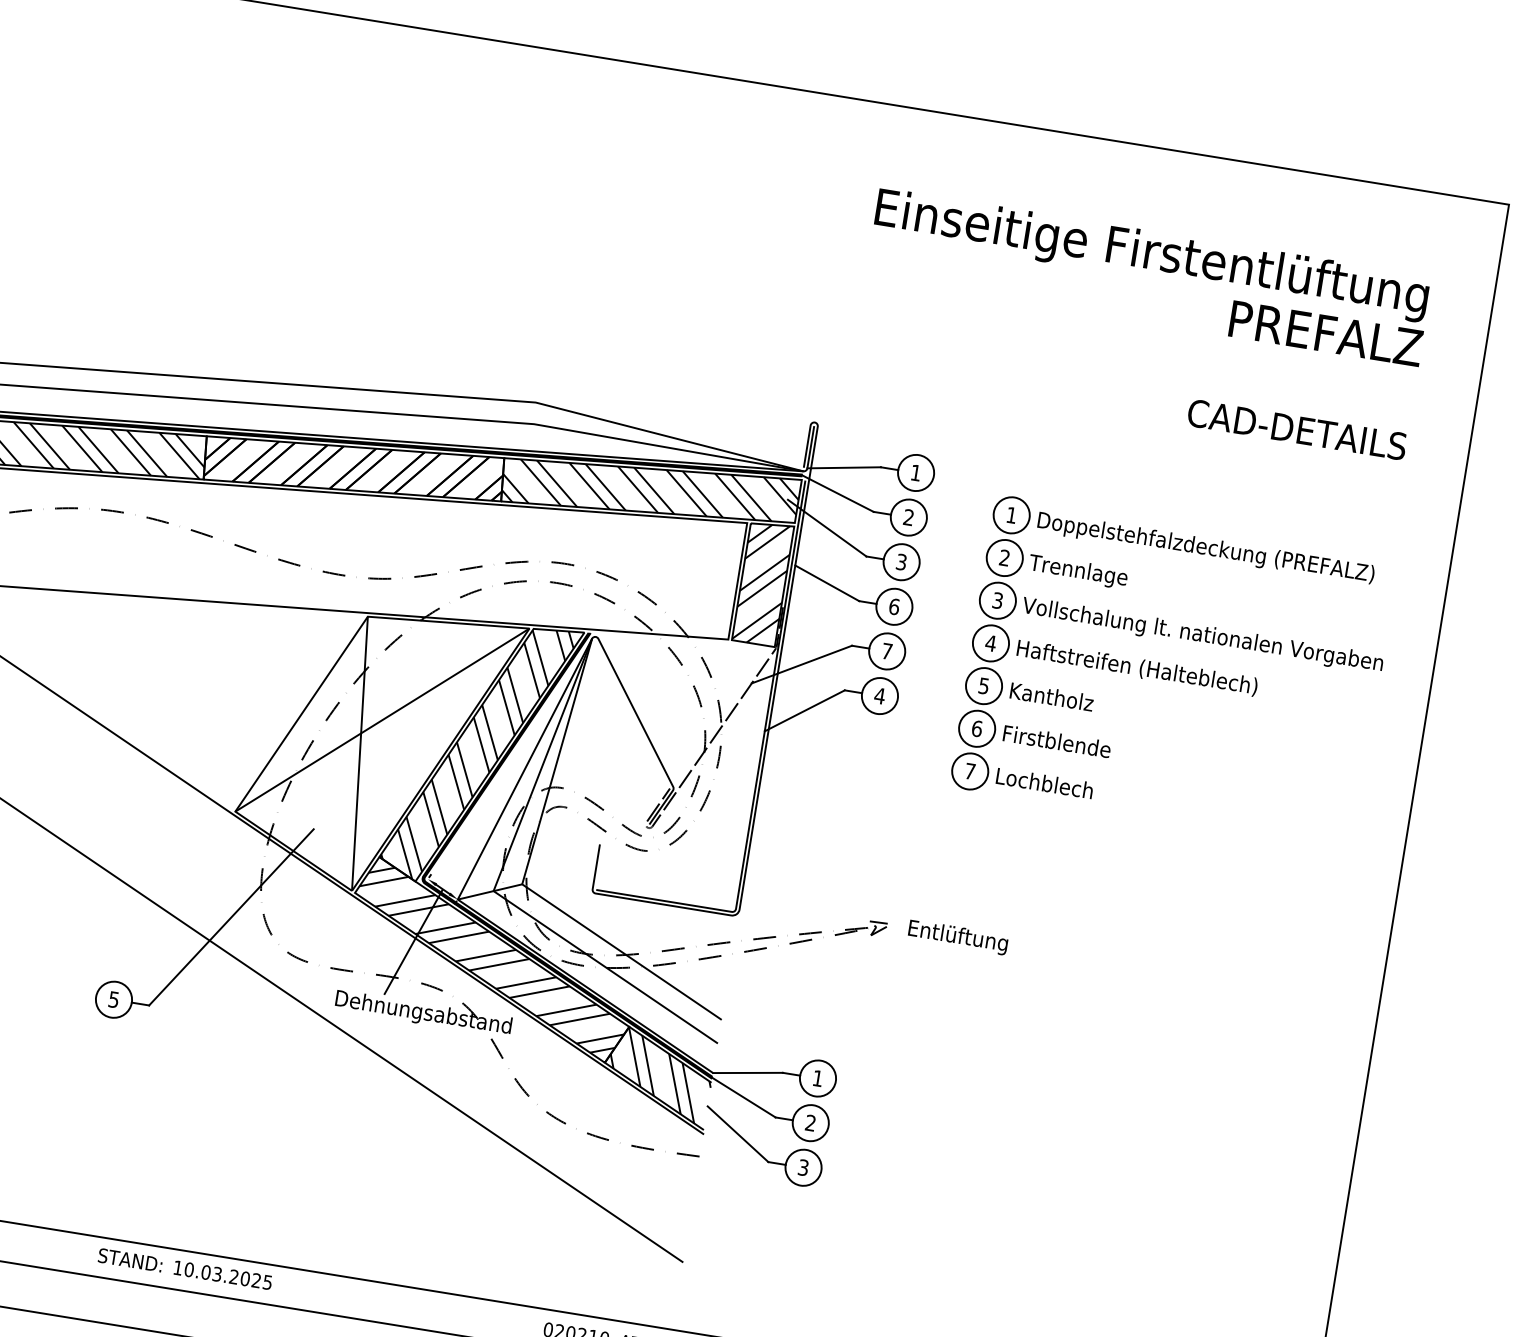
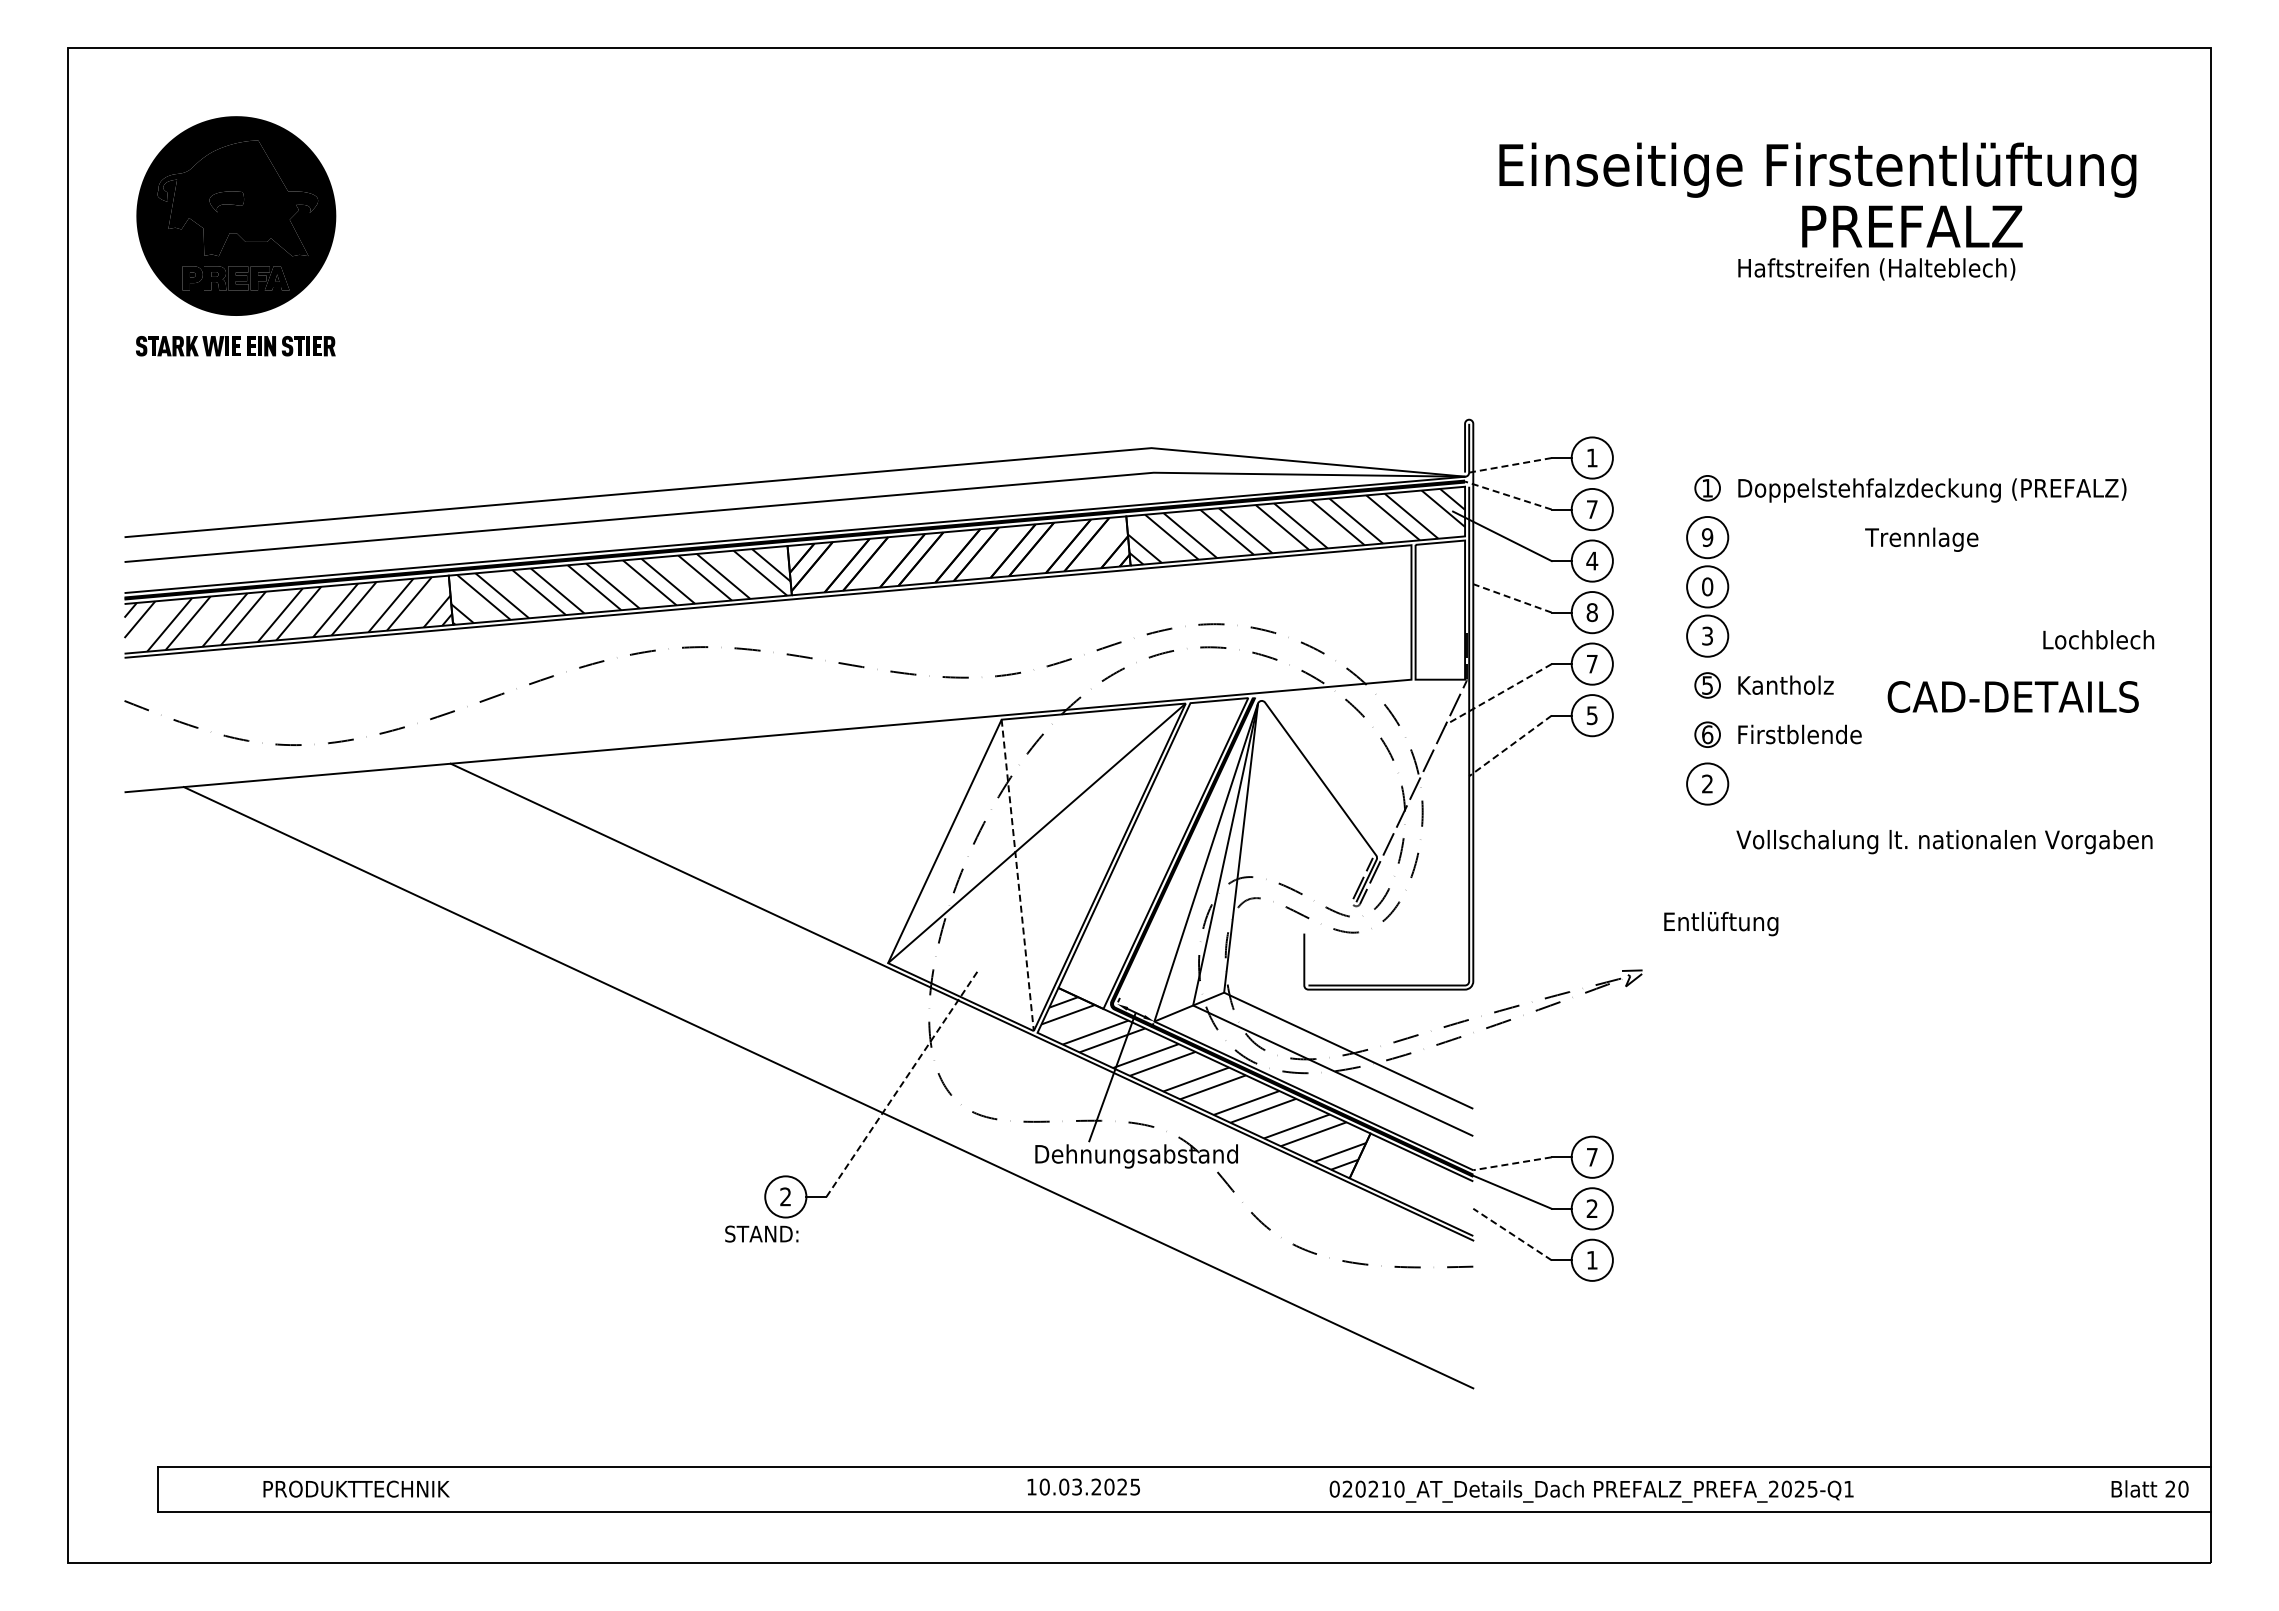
text: (1326, 333) -> (1912, 226), moved
text: (1296, 429) -> (2012, 696), moved
line: (844, 467) -> (1510, 465), solid -> dashed
line: (838, 493) -> (1508, 495), solid -> dashed
circle: (1011, 514) -> (1707, 487), size x0.6
text: (908, 517) -> (1591, 509), 2 -> 7
text: (1004, 557) -> (1707, 537), 2 -> 9
text: (901, 561) -> (1592, 560), 3 -> 4
text: (1078, 571) -> (1921, 539), moved
hatch: (763, 582) -> (1440, 609), removed
line: (827, 583) -> (1512, 598), solid -> dashed
text: (997, 600) -> (1707, 586), 3 -> 0
text: (894, 606) -> (1592, 612), 6 -> 8
text: (1202, 636) -> (1944, 842), moved
text: (990, 642) -> (1707, 635), 4 -> 3
line: (801, 664) -> (1498, 694), solid -> dashed
text: (1137, 668) -> (1876, 269), moved
circle: (983, 686) -> (1707, 685), size x0.6
text: (880, 695) -> (1592, 715), 4 -> 5
line: (804, 711) -> (1510, 746), solid -> dashed
circle: (977, 728) -> (1707, 734), size x0.6
line: (359, 753) -> (1017, 875), solid -> dashed
hatch: (477, 753) -> (1149, 853), removed
text: (970, 770) -> (1707, 783), 7 -> 2
text: (1044, 783) -> (2098, 639), moved
line: (231, 917) -> (903, 1082), solid -> dashed
text: (958, 937) -> (1721, 923), moved
text: (113, 999) -> (785, 1196), 5 -> 2
line: (748, 1072) -> (1512, 1163), solid -> dashed
hatch: (659, 1075) -> (1413, 1182), removed
text: (818, 1078) -> (1592, 1157), 1 -> 7
line: (738, 1134) -> (1512, 1234), solid -> dashed
text: (802, 1166) -> (1591, 1259), 3 -> 1
text: (130, 1259) -> (761, 1233), moved
text: (222, 1274) -> (1083, 1486), moved

